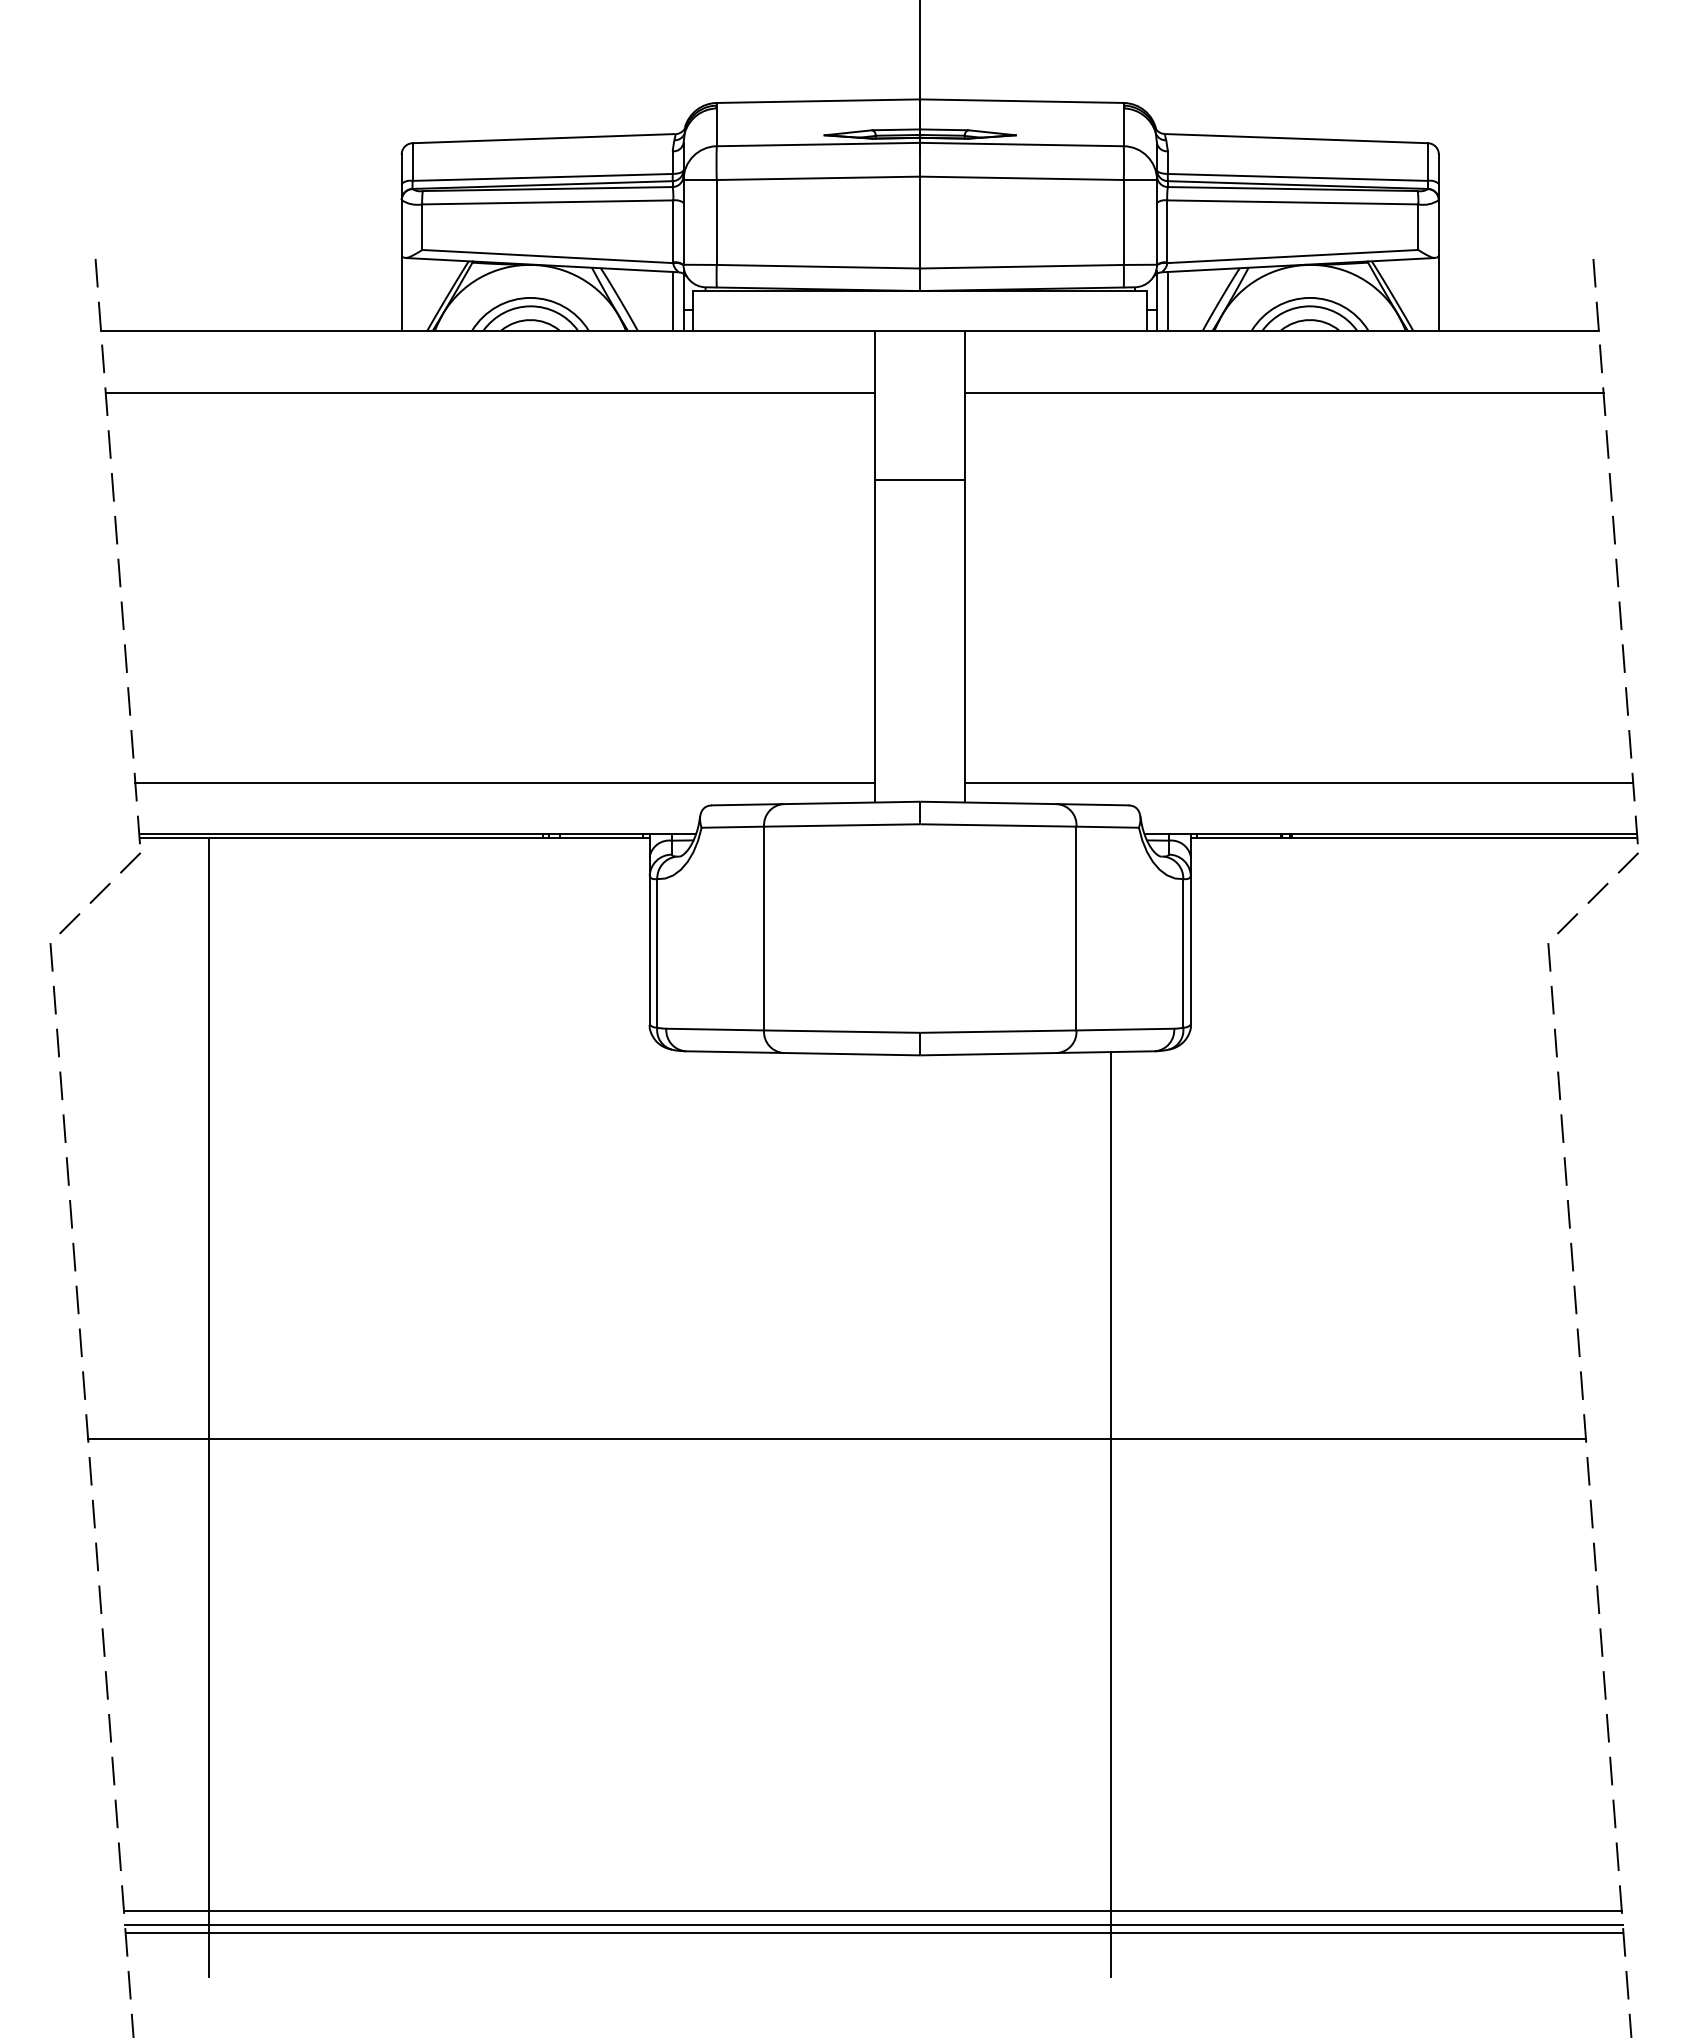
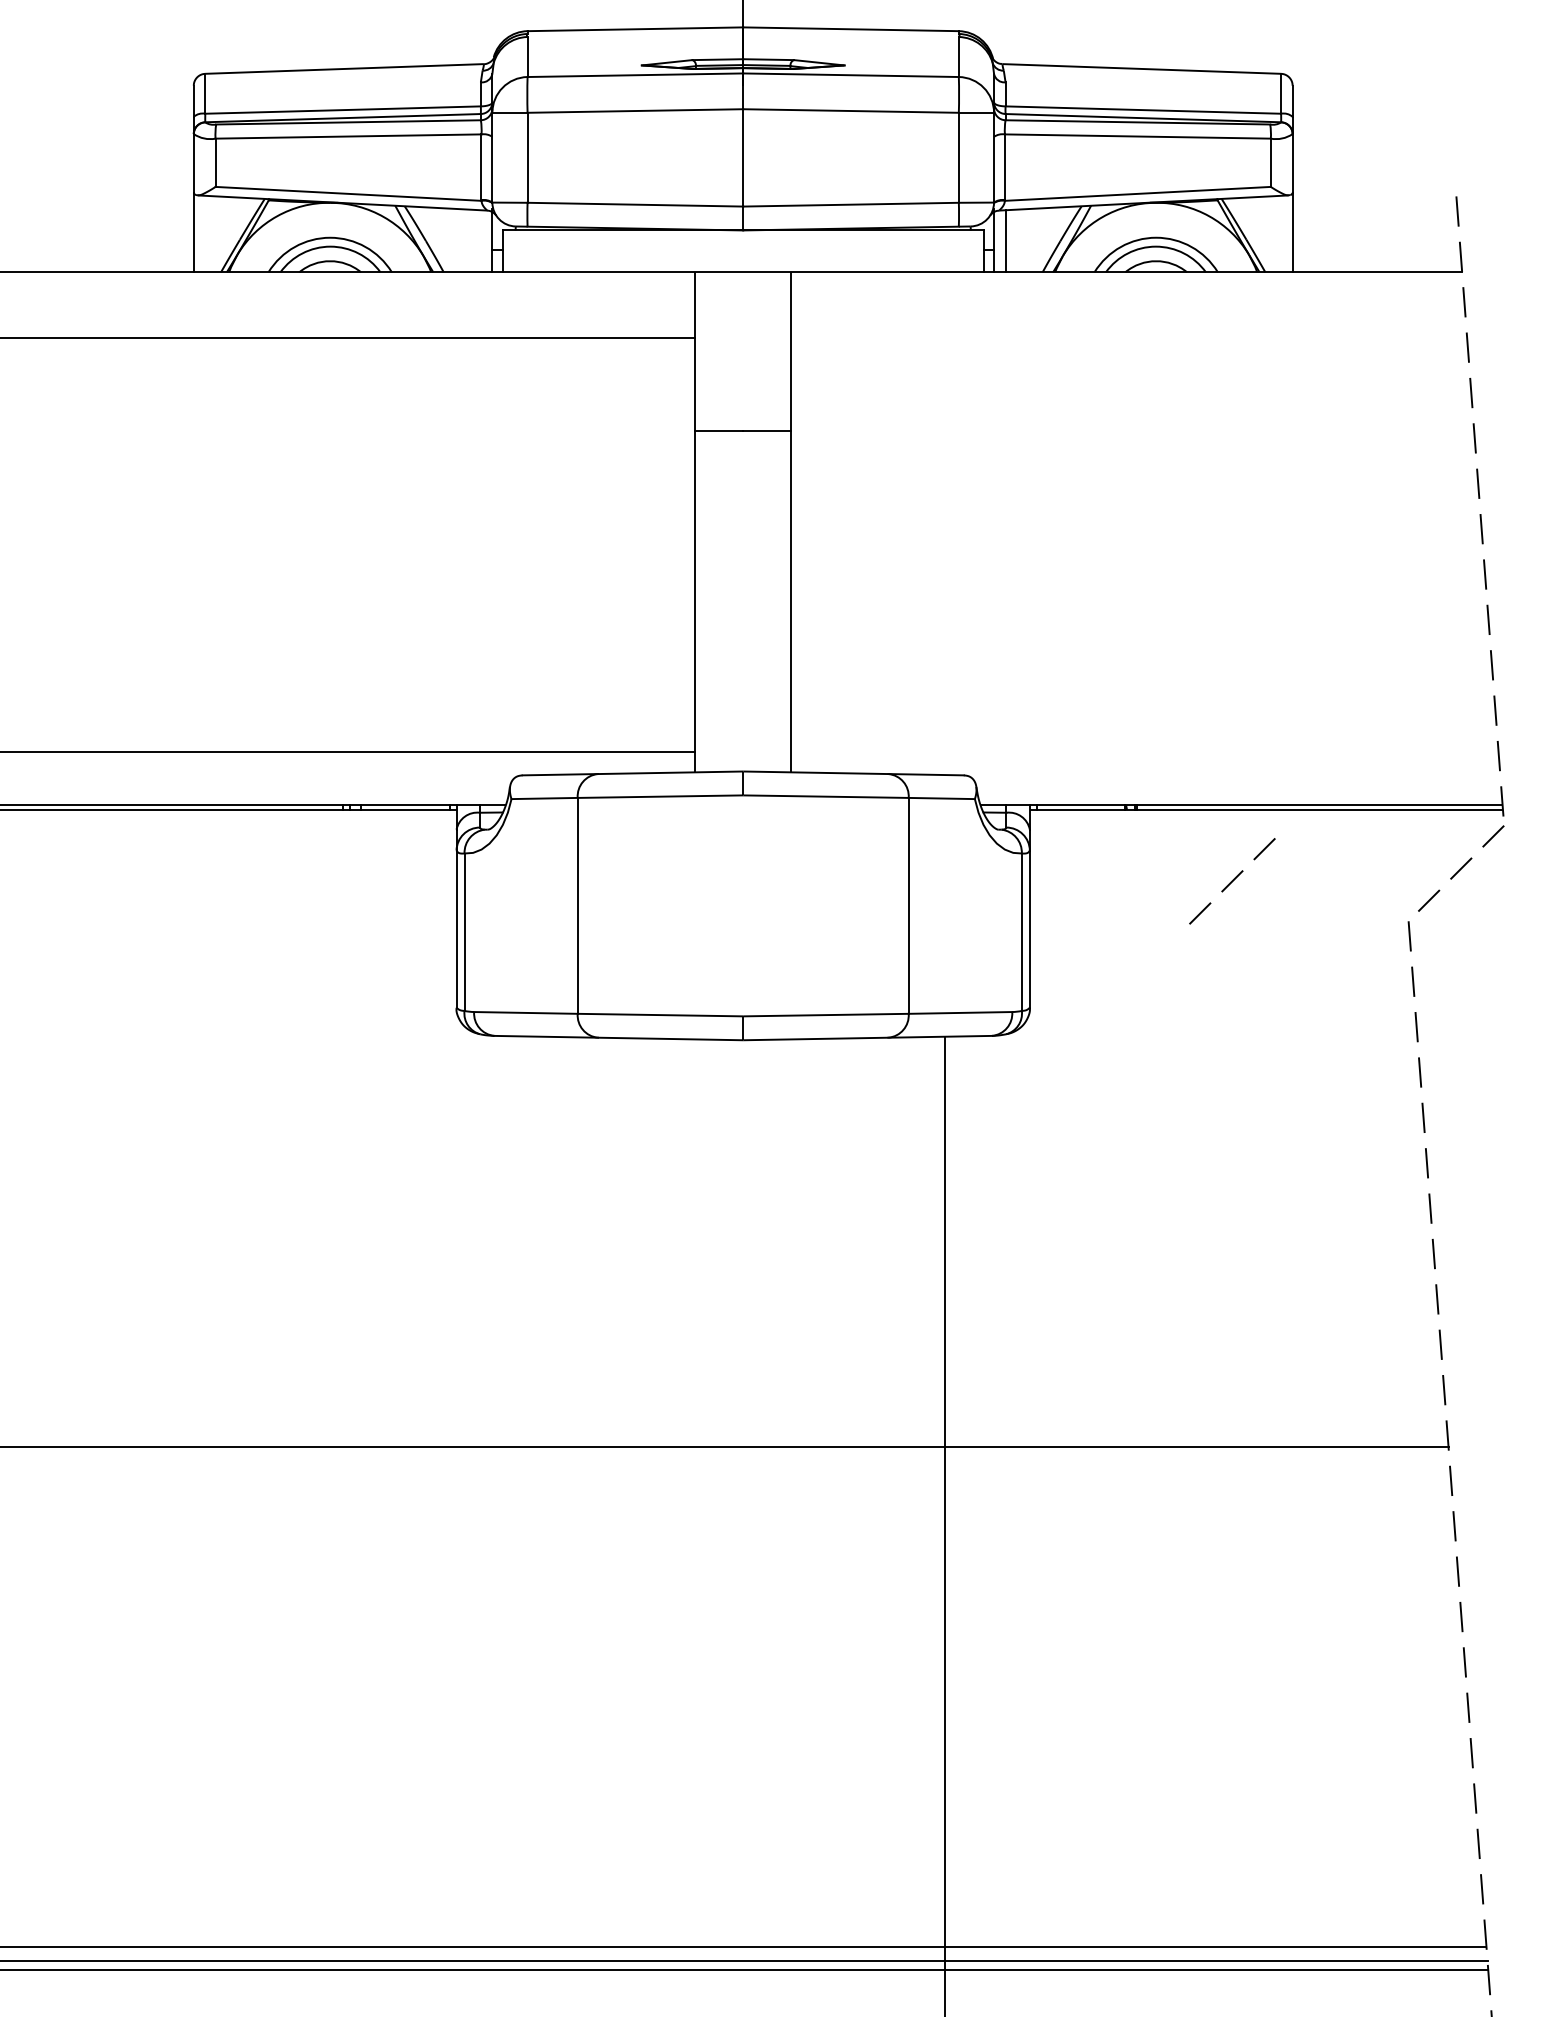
line: (672, 300) -> (480, 240), removed
line: (1284, 392) -> (1129, 337), removed
line: (1299, 783) -> (1144, 752), removed
line: (1381, 905) -> (1231, 881), added

